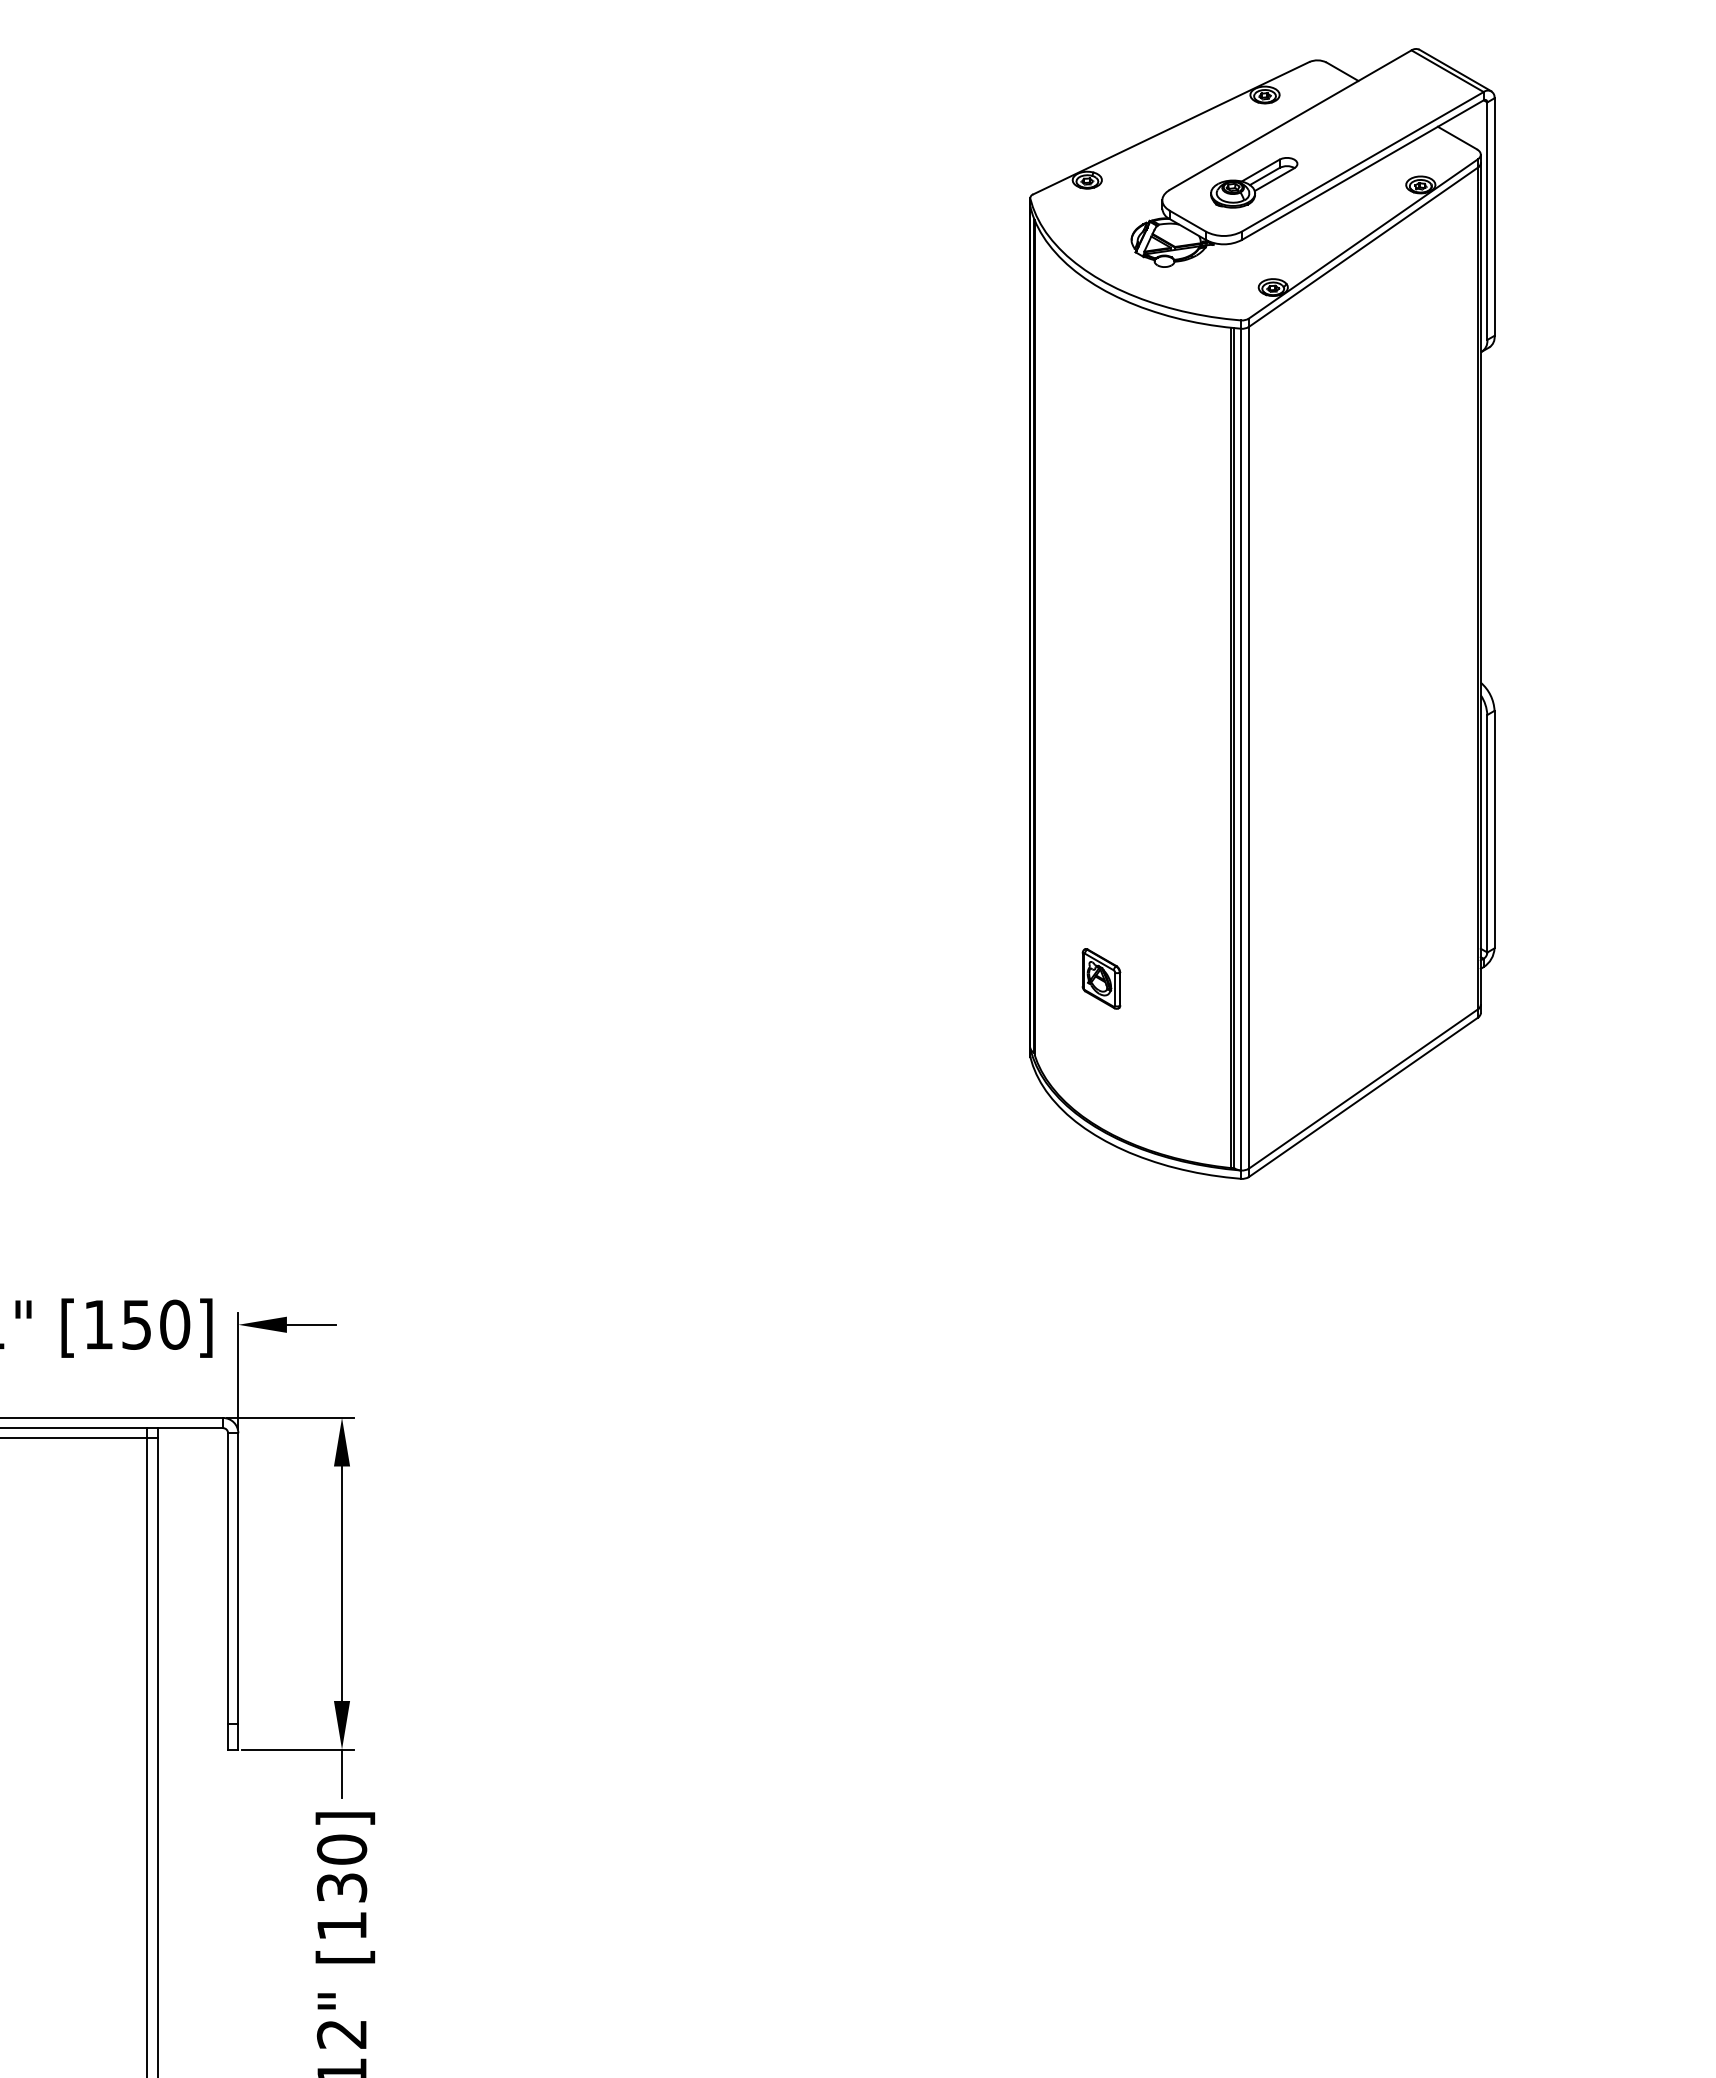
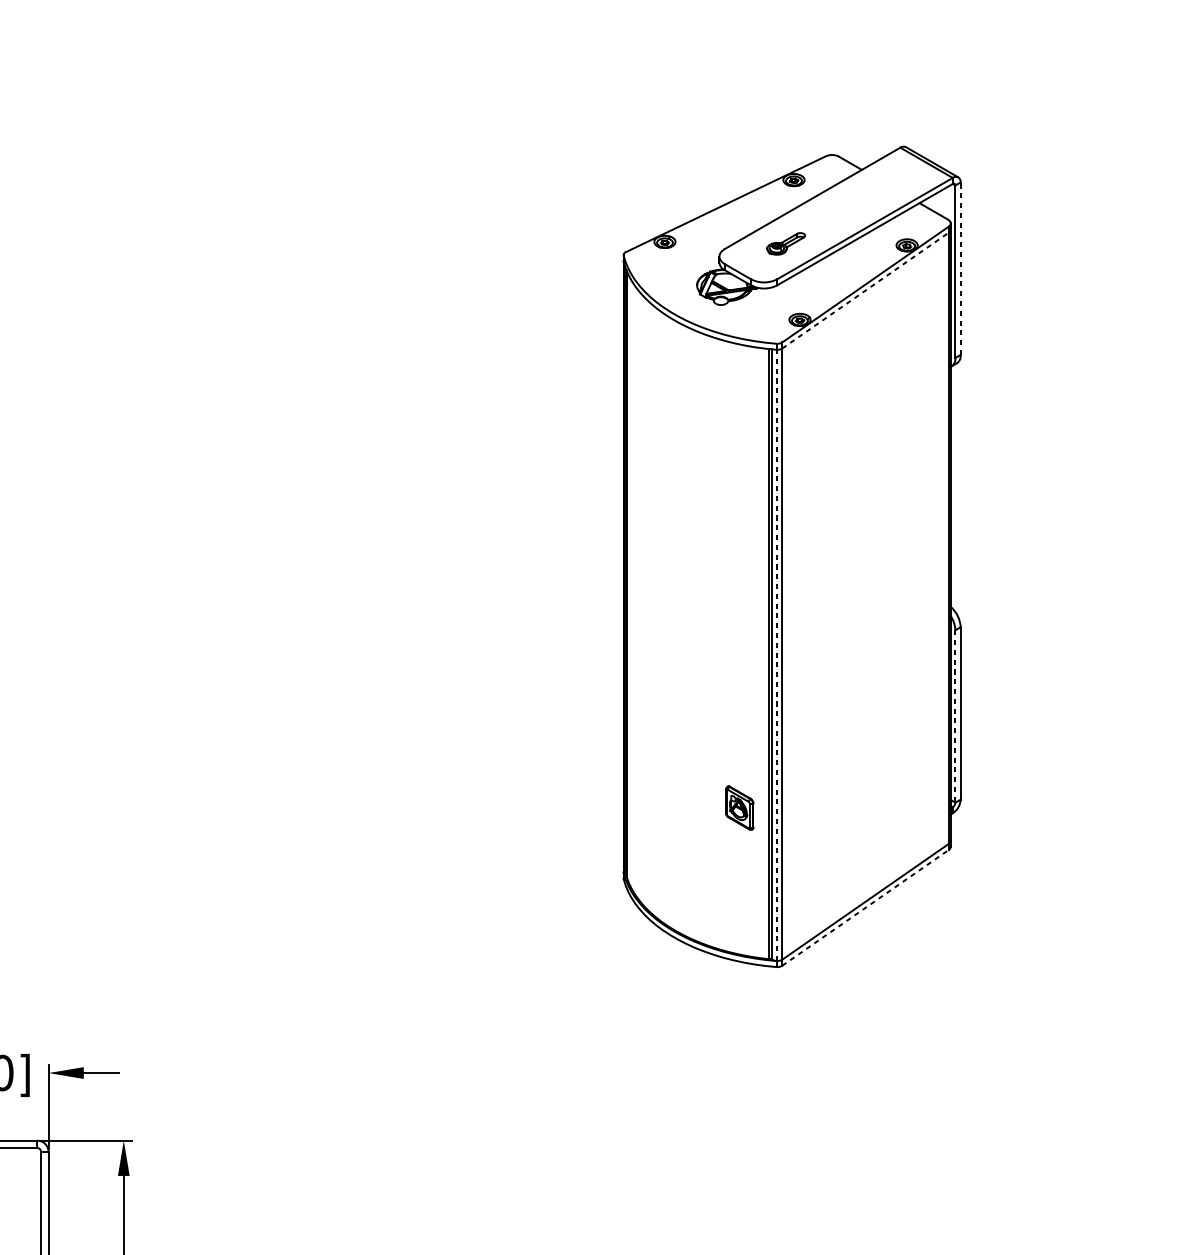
part: (1254, 182) -> (786, 243), size x0.6
line: (1494, 217) -> (960, 269), solid -> dashed
line: (1363, 247) -> (865, 290), solid -> dashed
line: (1241, 749) -> (776, 655), solid -> dashed
line: (1487, 833) -> (955, 716), solid -> dashed
part: (1101, 978) -> (739, 807), moved
line: (1363, 1097) -> (865, 908), solid -> dashed

